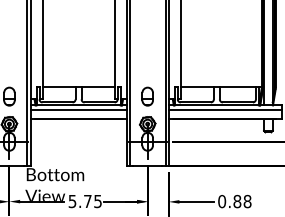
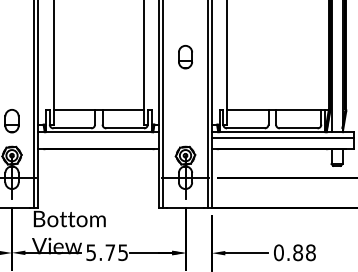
part: (147, 96) -> (185, 57), moved
line: (78, 110) -> (98, 138), removed

